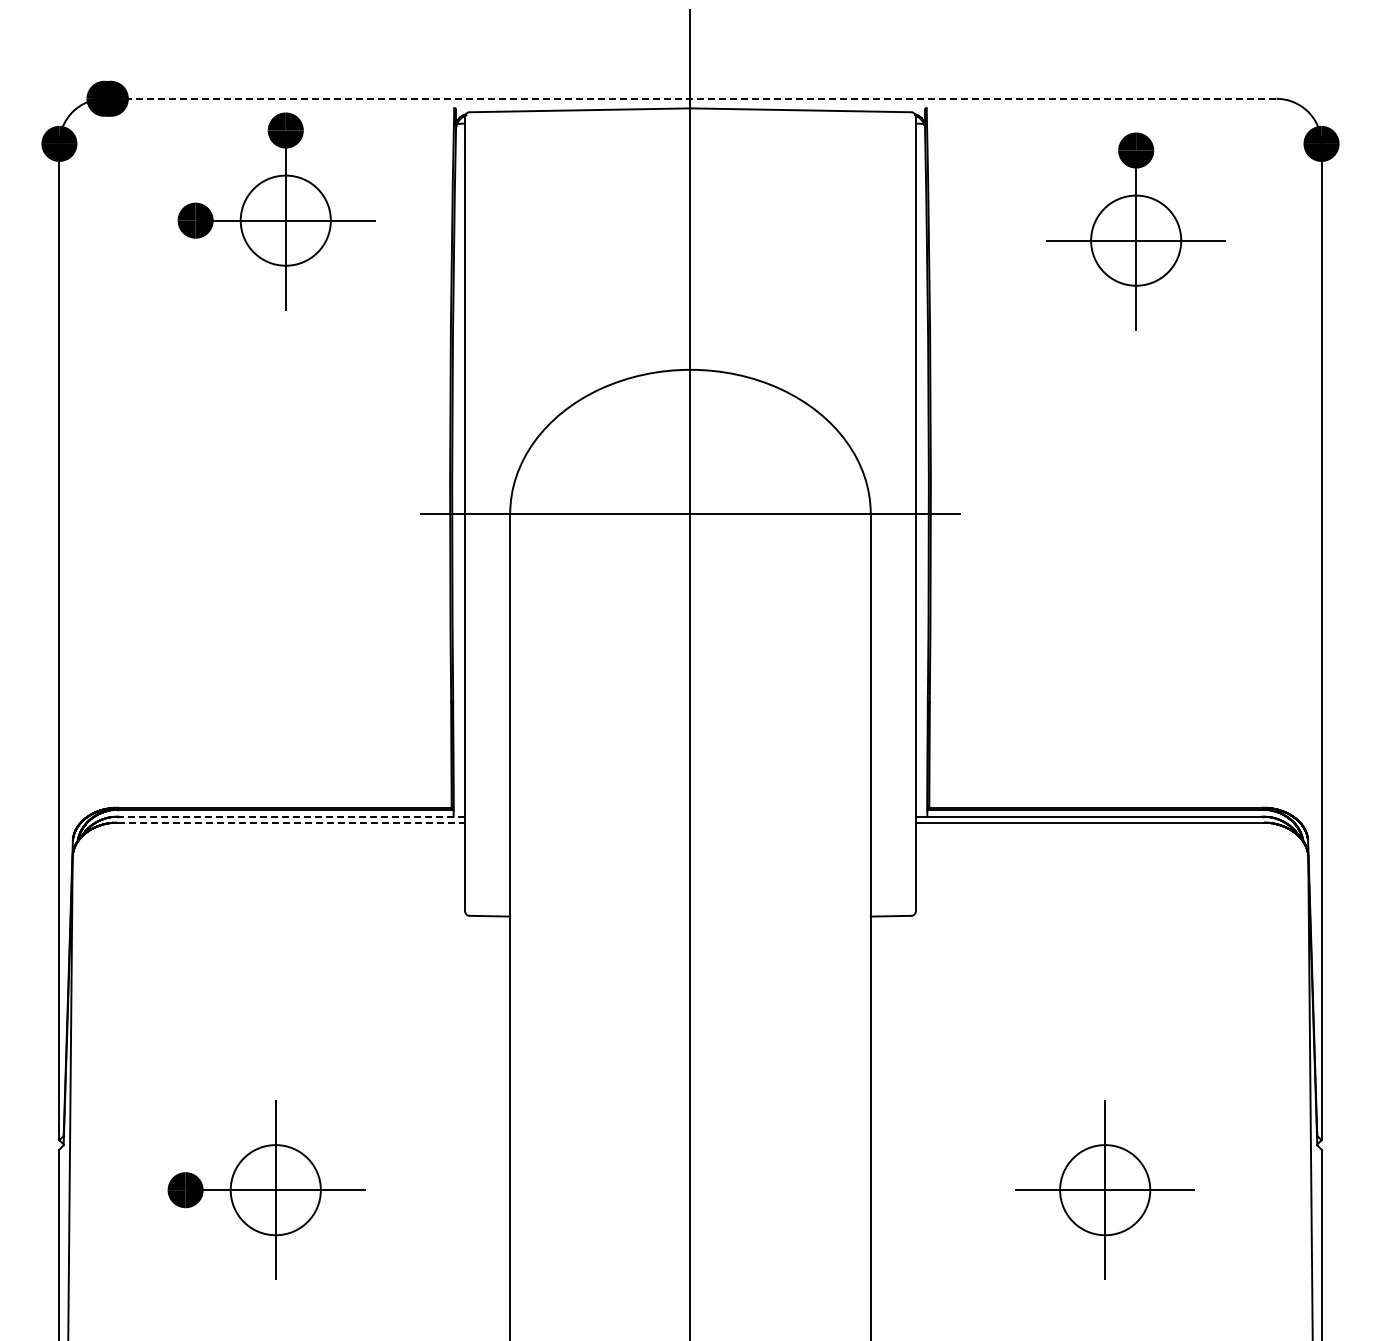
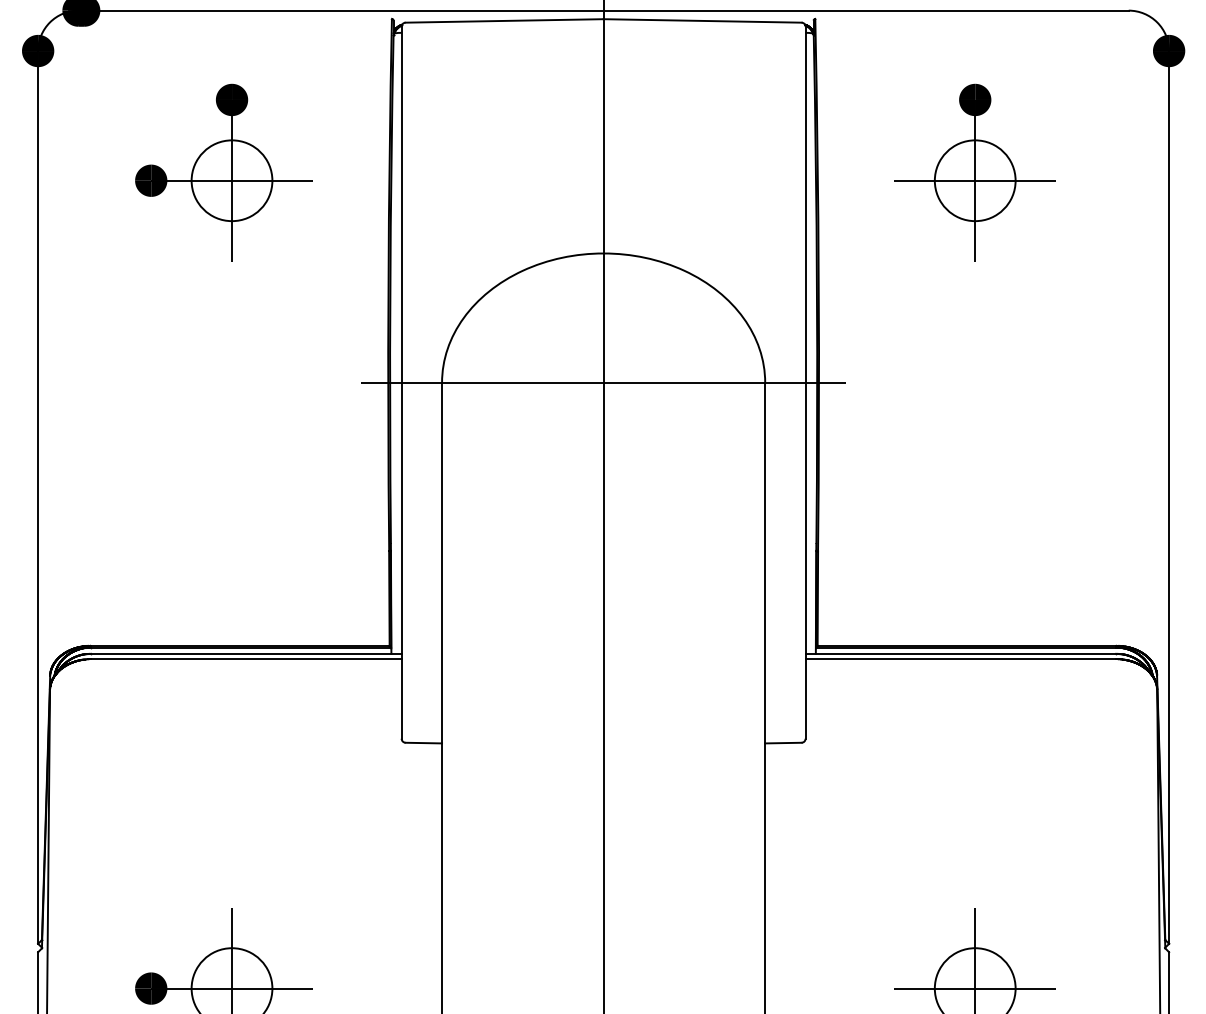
line: (690, 98) -> (603, 10), dashed -> solid
part: (276, 211) -> (223, 172), moved
part: (1135, 231) -> (974, 172), moved
line: (291, 816) -> (246, 653), dashed -> solid
line: (292, 822) -> (246, 659), dashed -> solid

